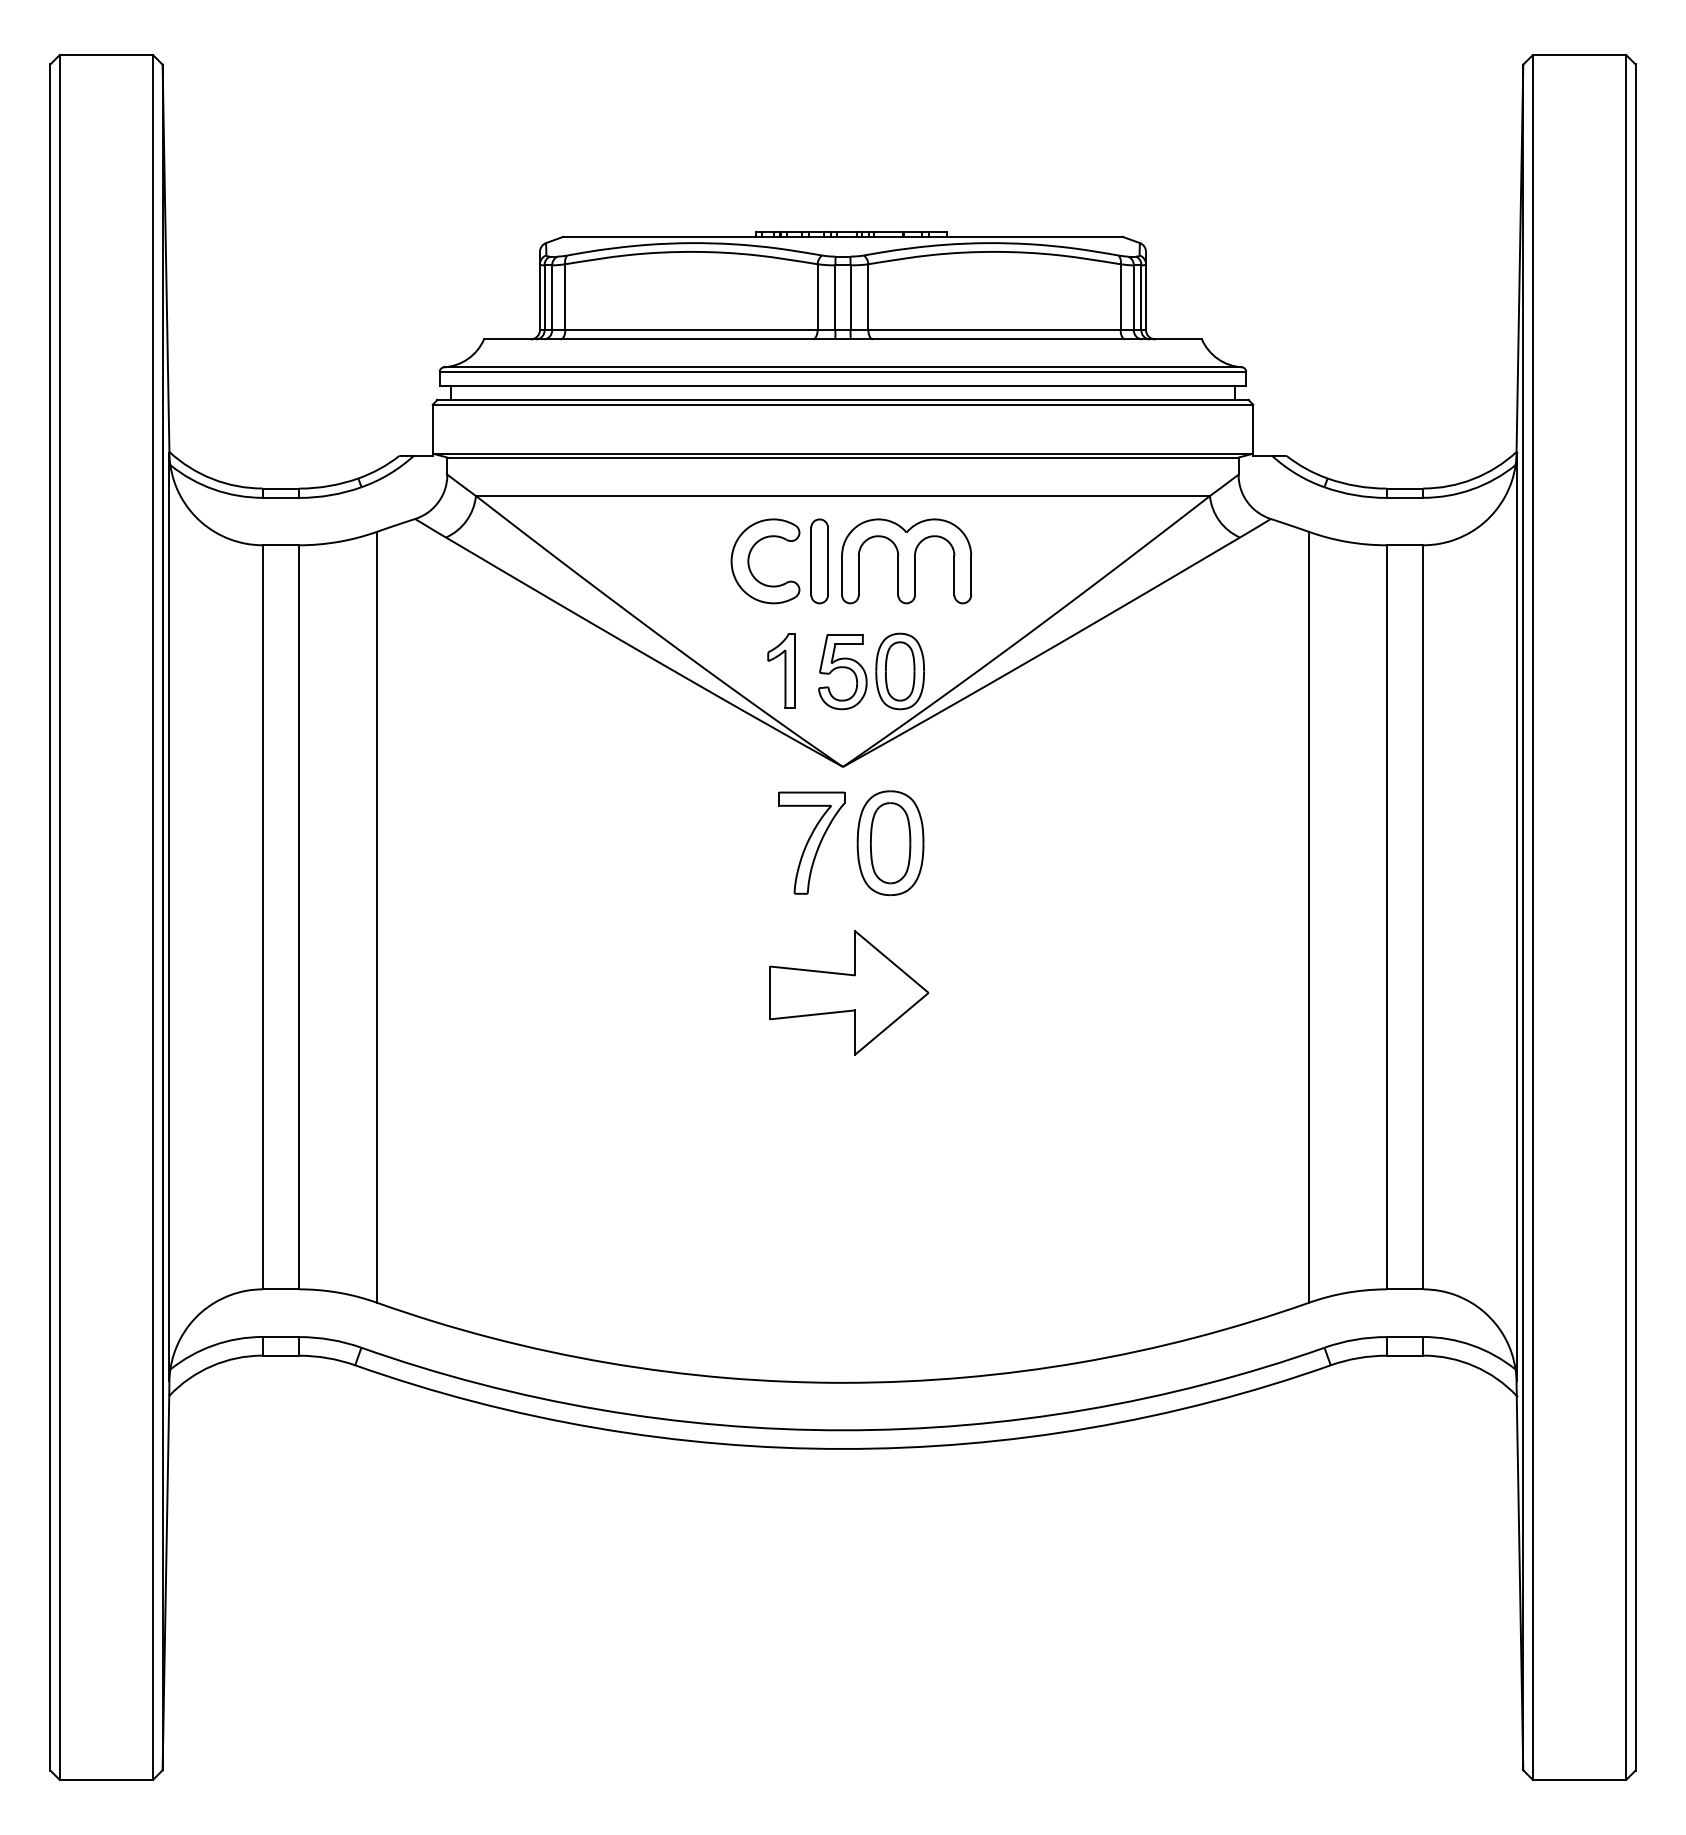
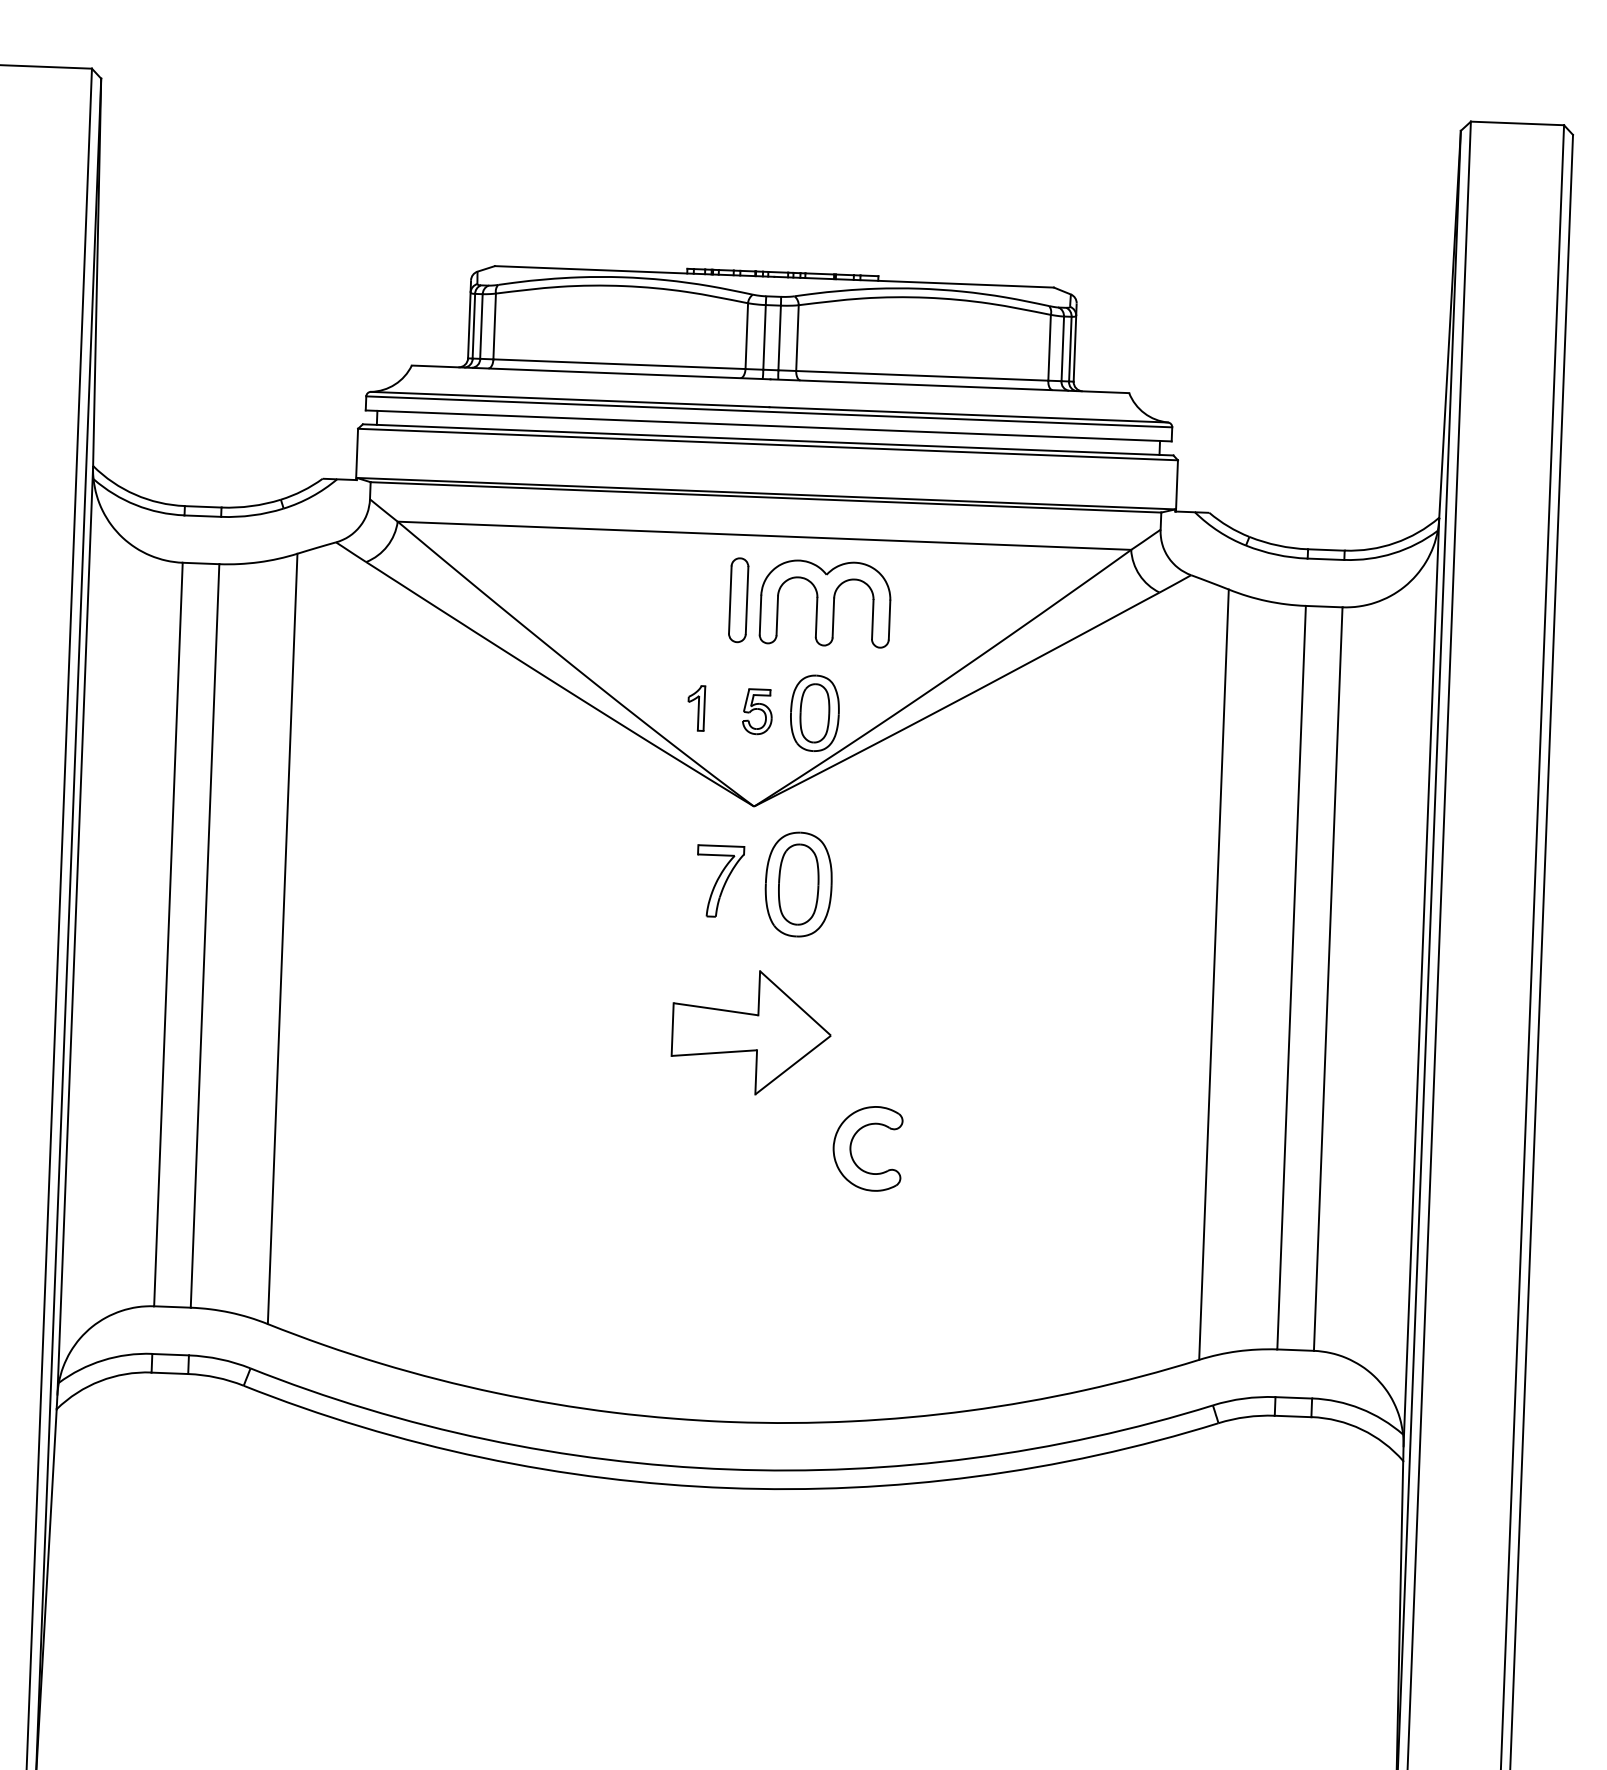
part: (749, 561) -> (851, 1148), moved
part: (781, 670) -> (696, 707), size x0.6
part: (842, 672) -> (757, 712), size x0.6
part: (811, 842) -> (719, 880), size x0.7

